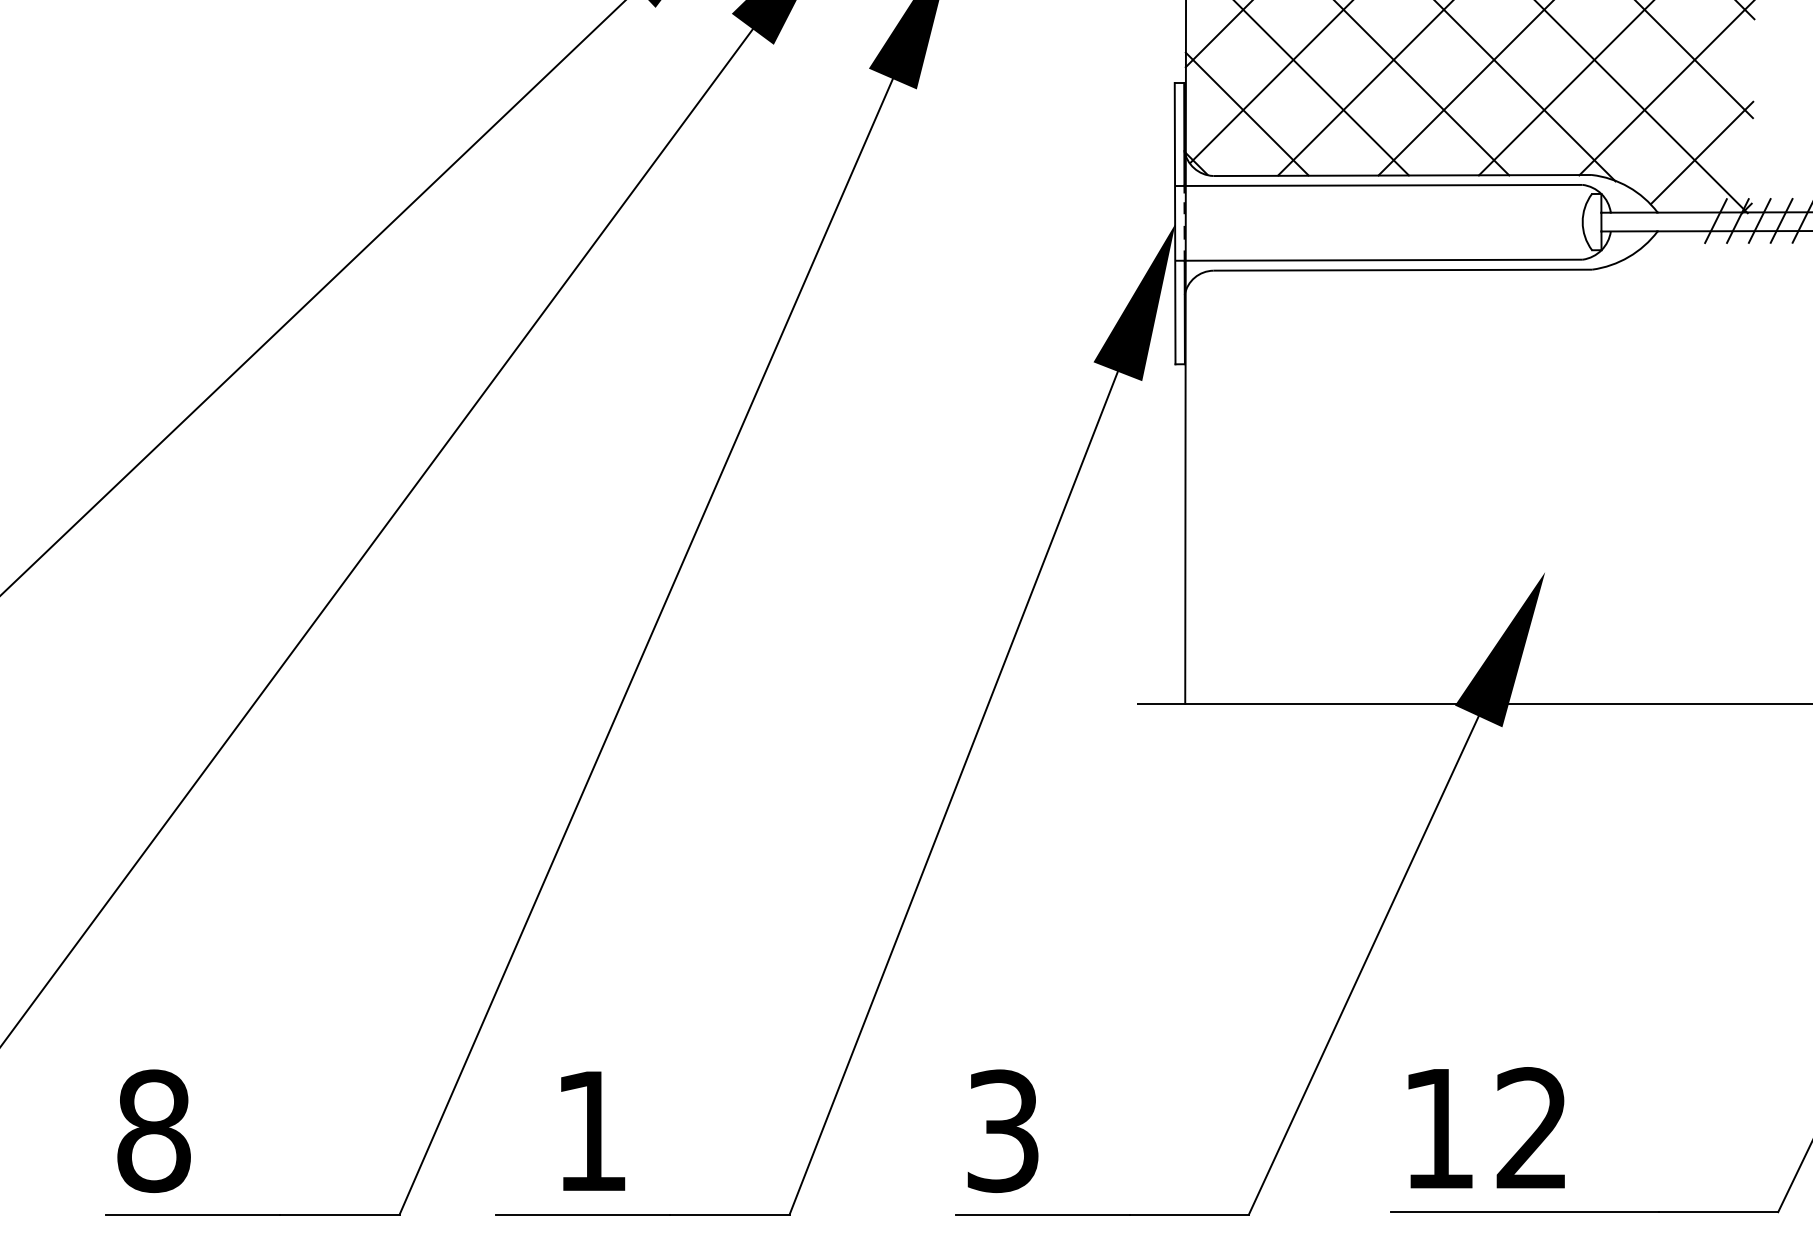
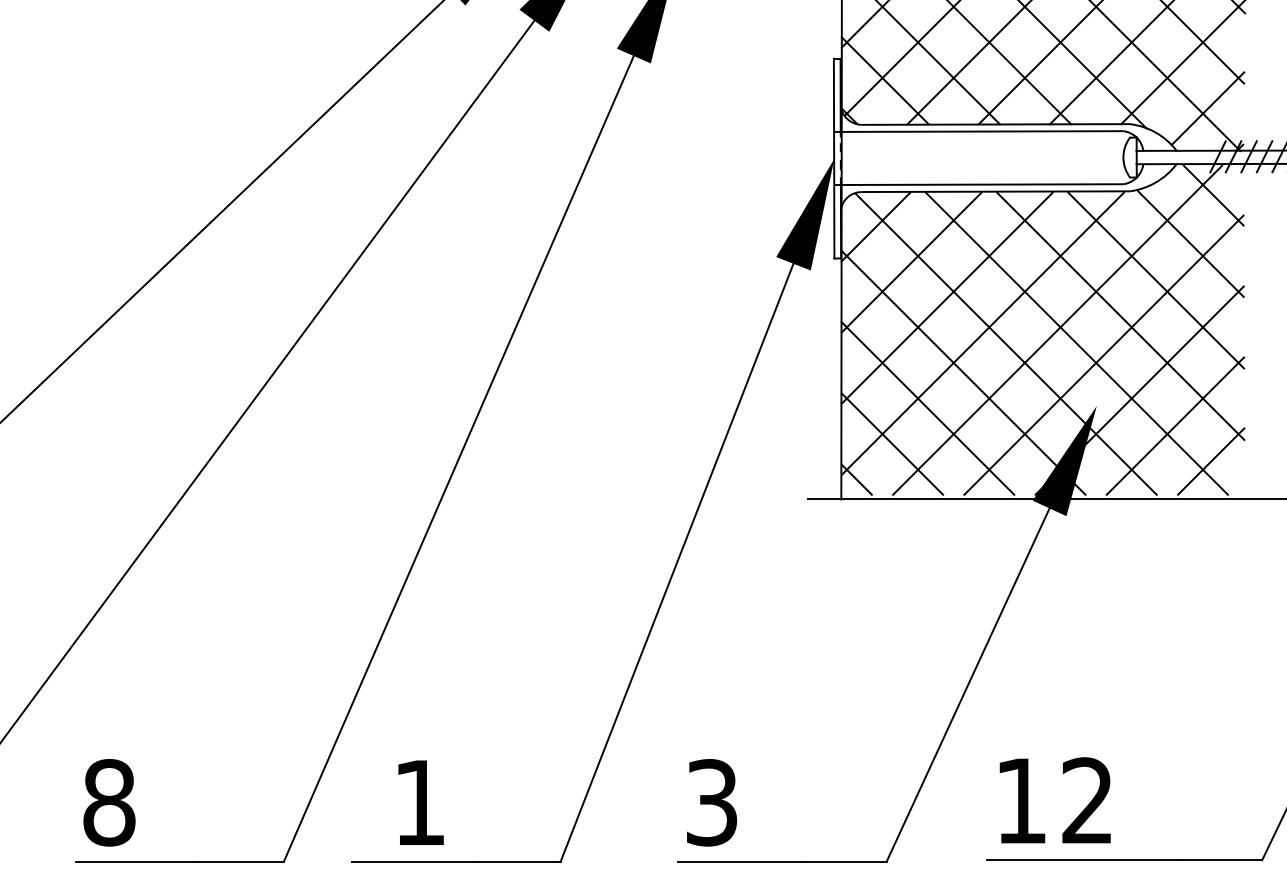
hatch: (1470, 465) -> (1043, 330), added

